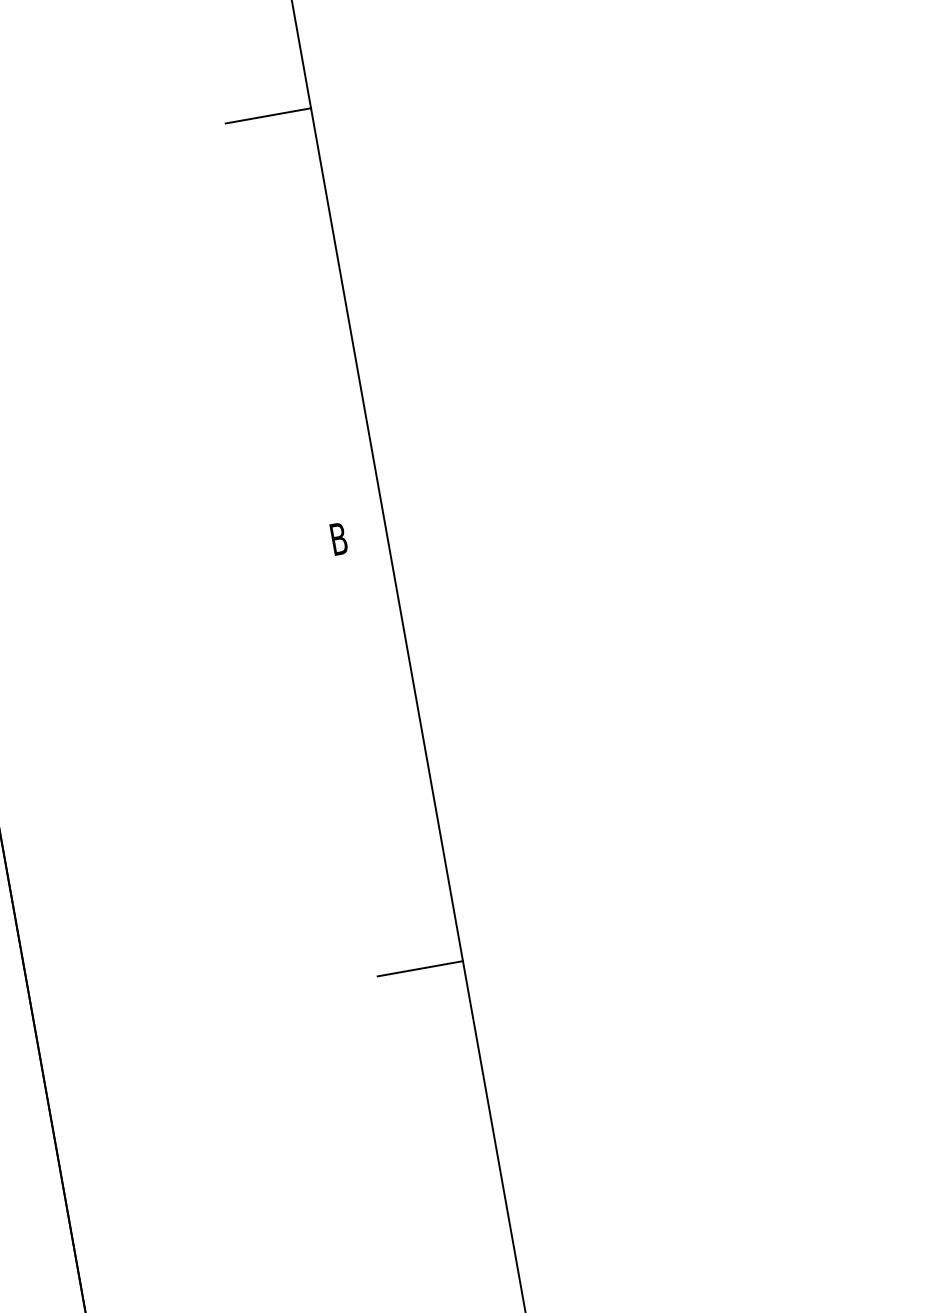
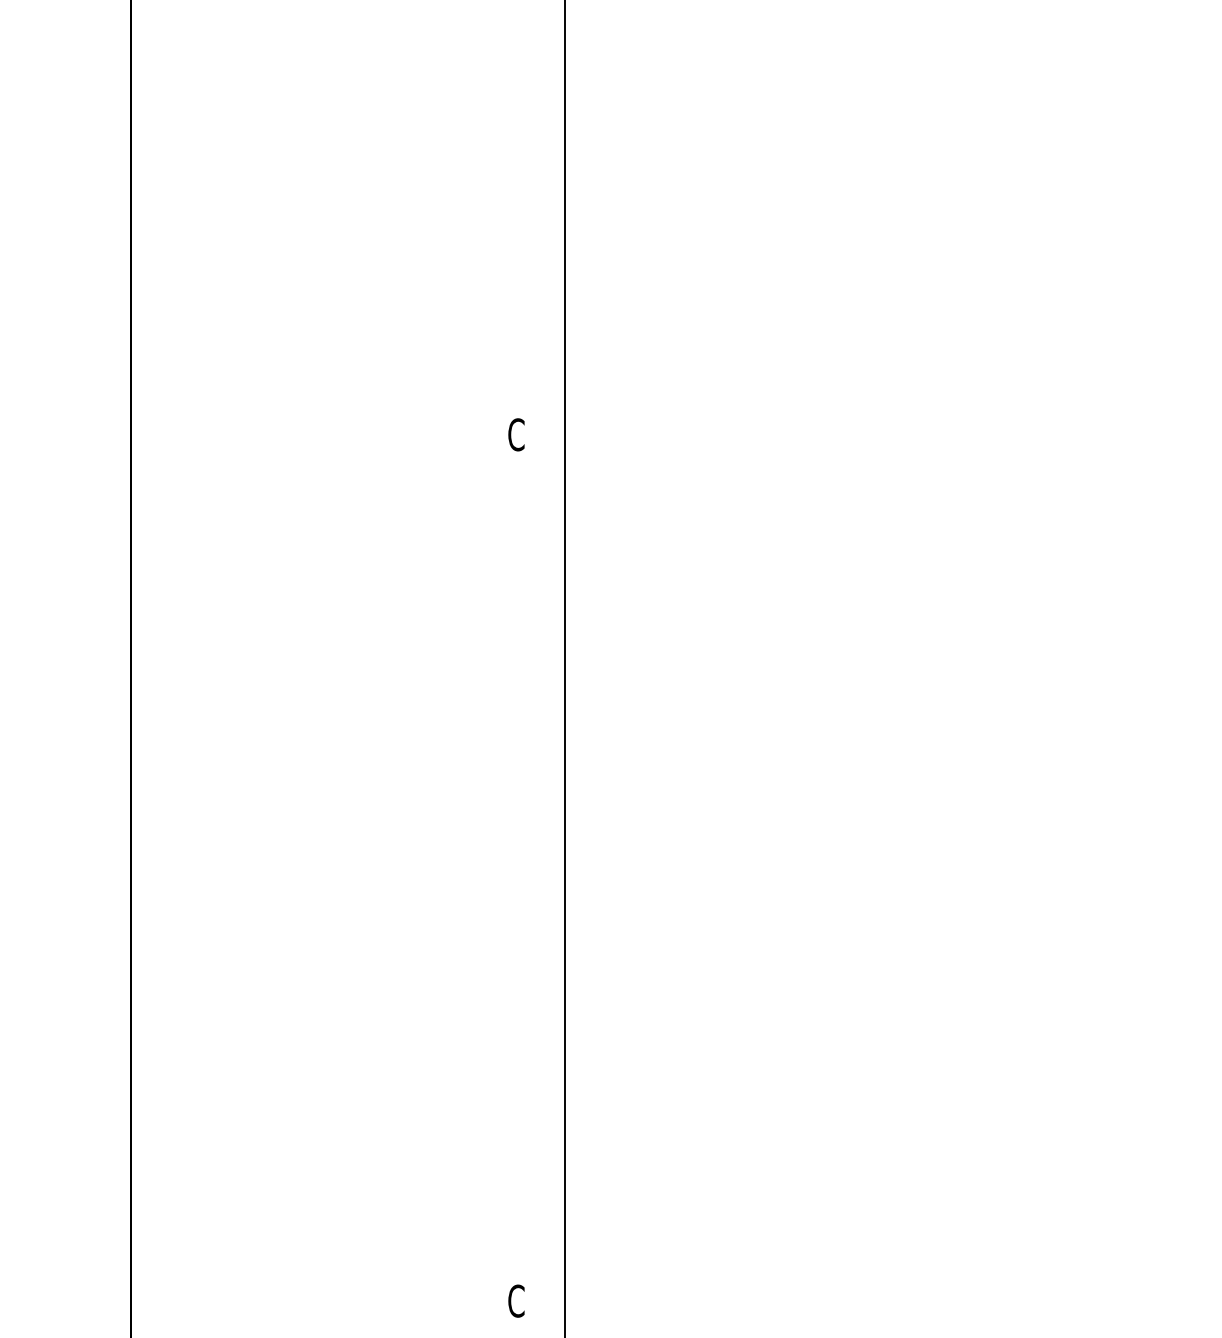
line: (267, 115) -> (520, 5), removed
text: (338, 538) -> (516, 434), B -> C
line: (419, 969) -> (520, 872), removed

